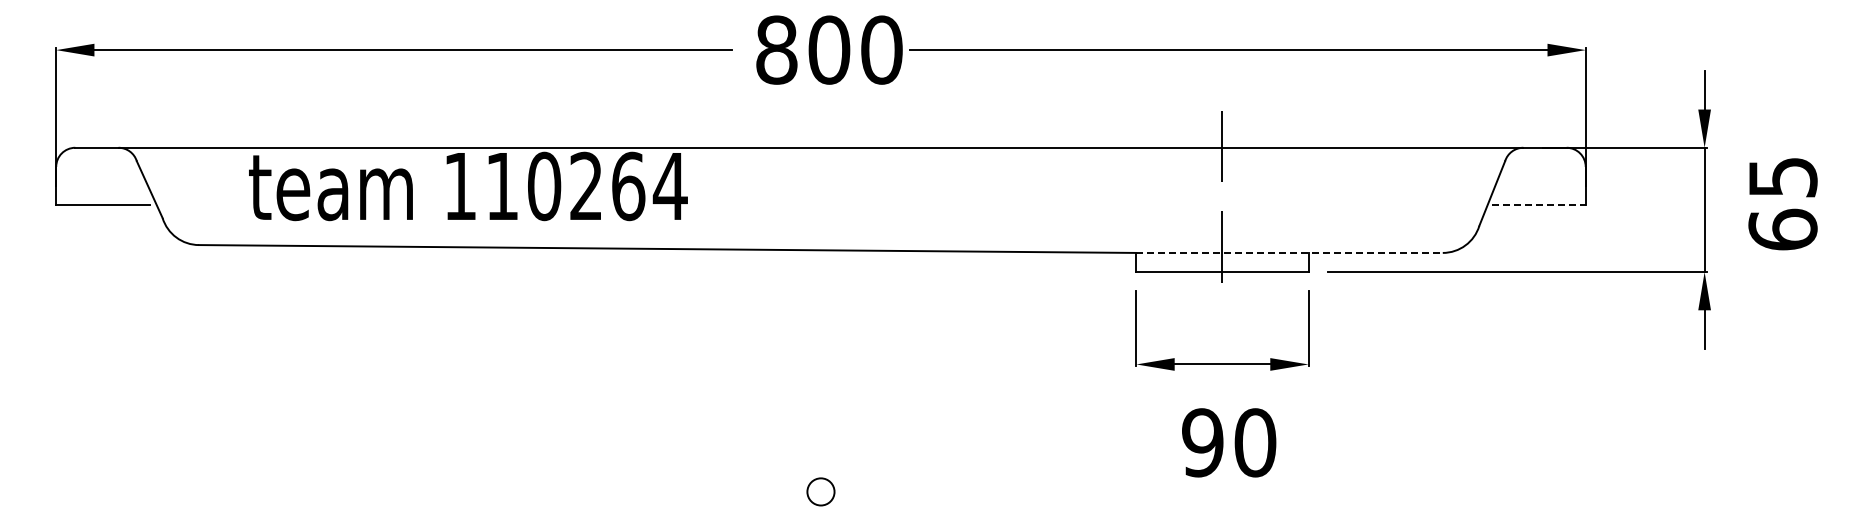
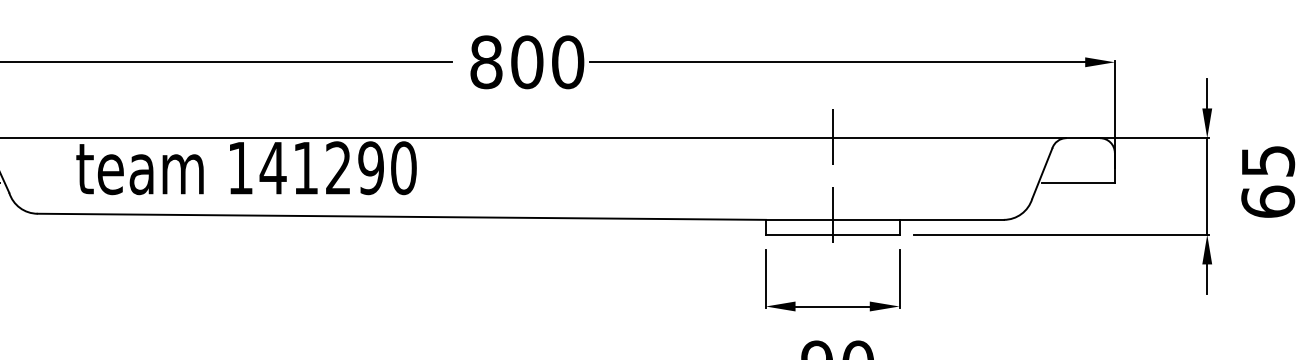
text: (585, 186) -> (337, 168), 110264 -> 141290
line: (1539, 205) -> (1078, 183), dashed -> solid
line: (1290, 252) -> (885, 219), dashed -> solid

